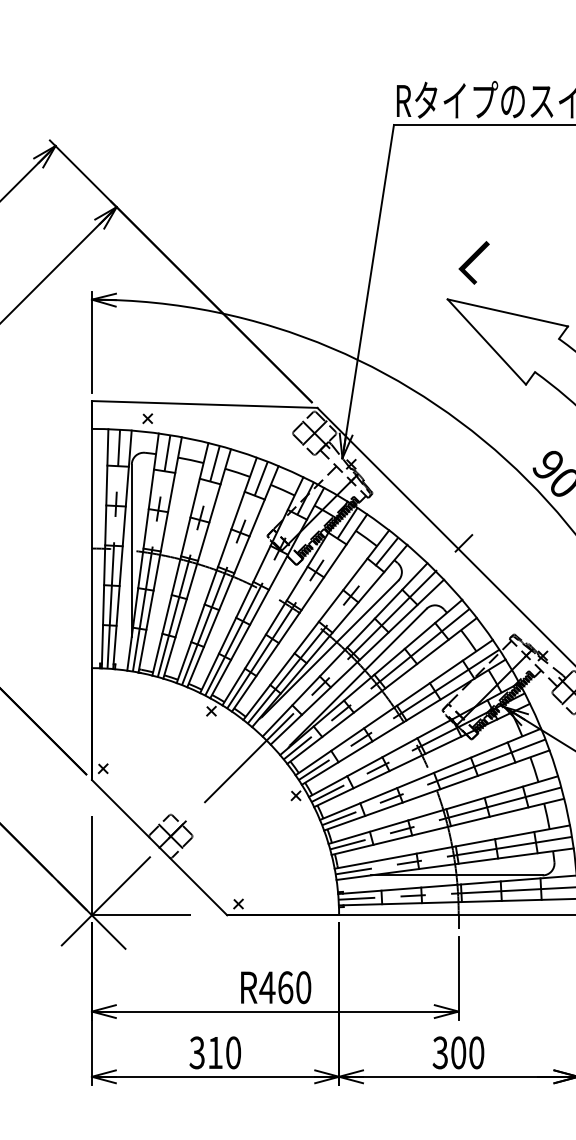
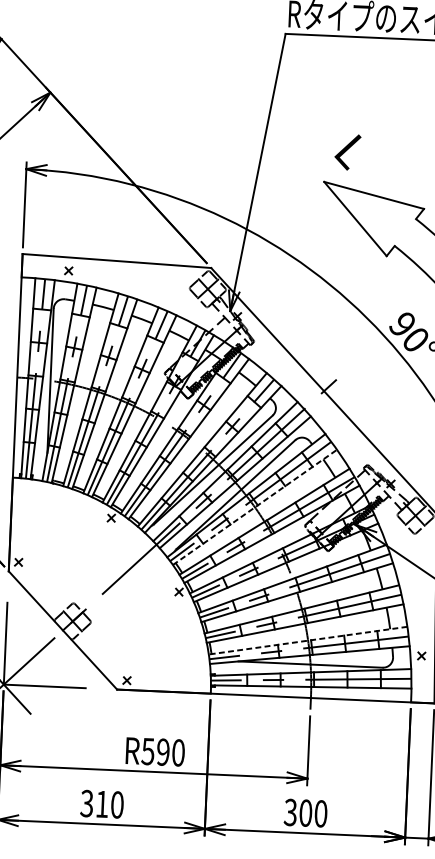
line: (382, 690) -> (255, 507), solid -> dashed
line: (452, 847) -> (308, 641), solid -> dashed
text: (276, 987) -> (155, 751), R460 -> R590

